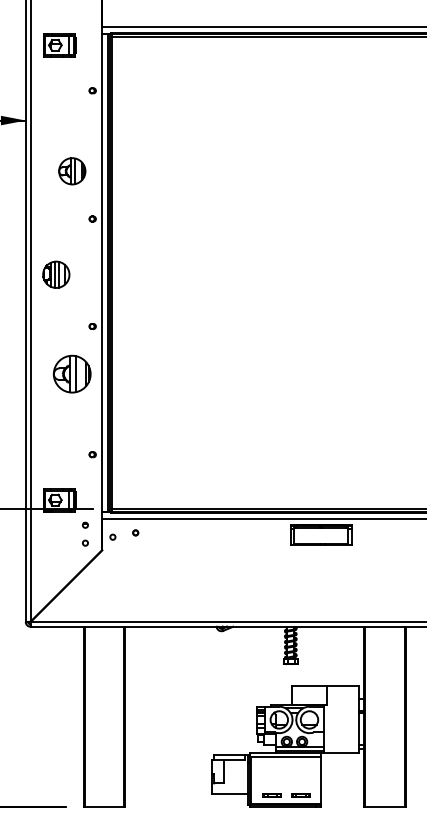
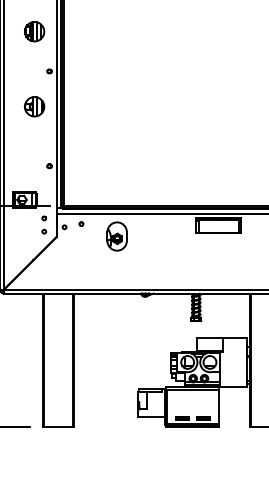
part: (56, 274) -> (34, 31), moved
part: (72, 374) -> (34, 106), size x0.71
part: (183, 549) -> (116, 236), added

